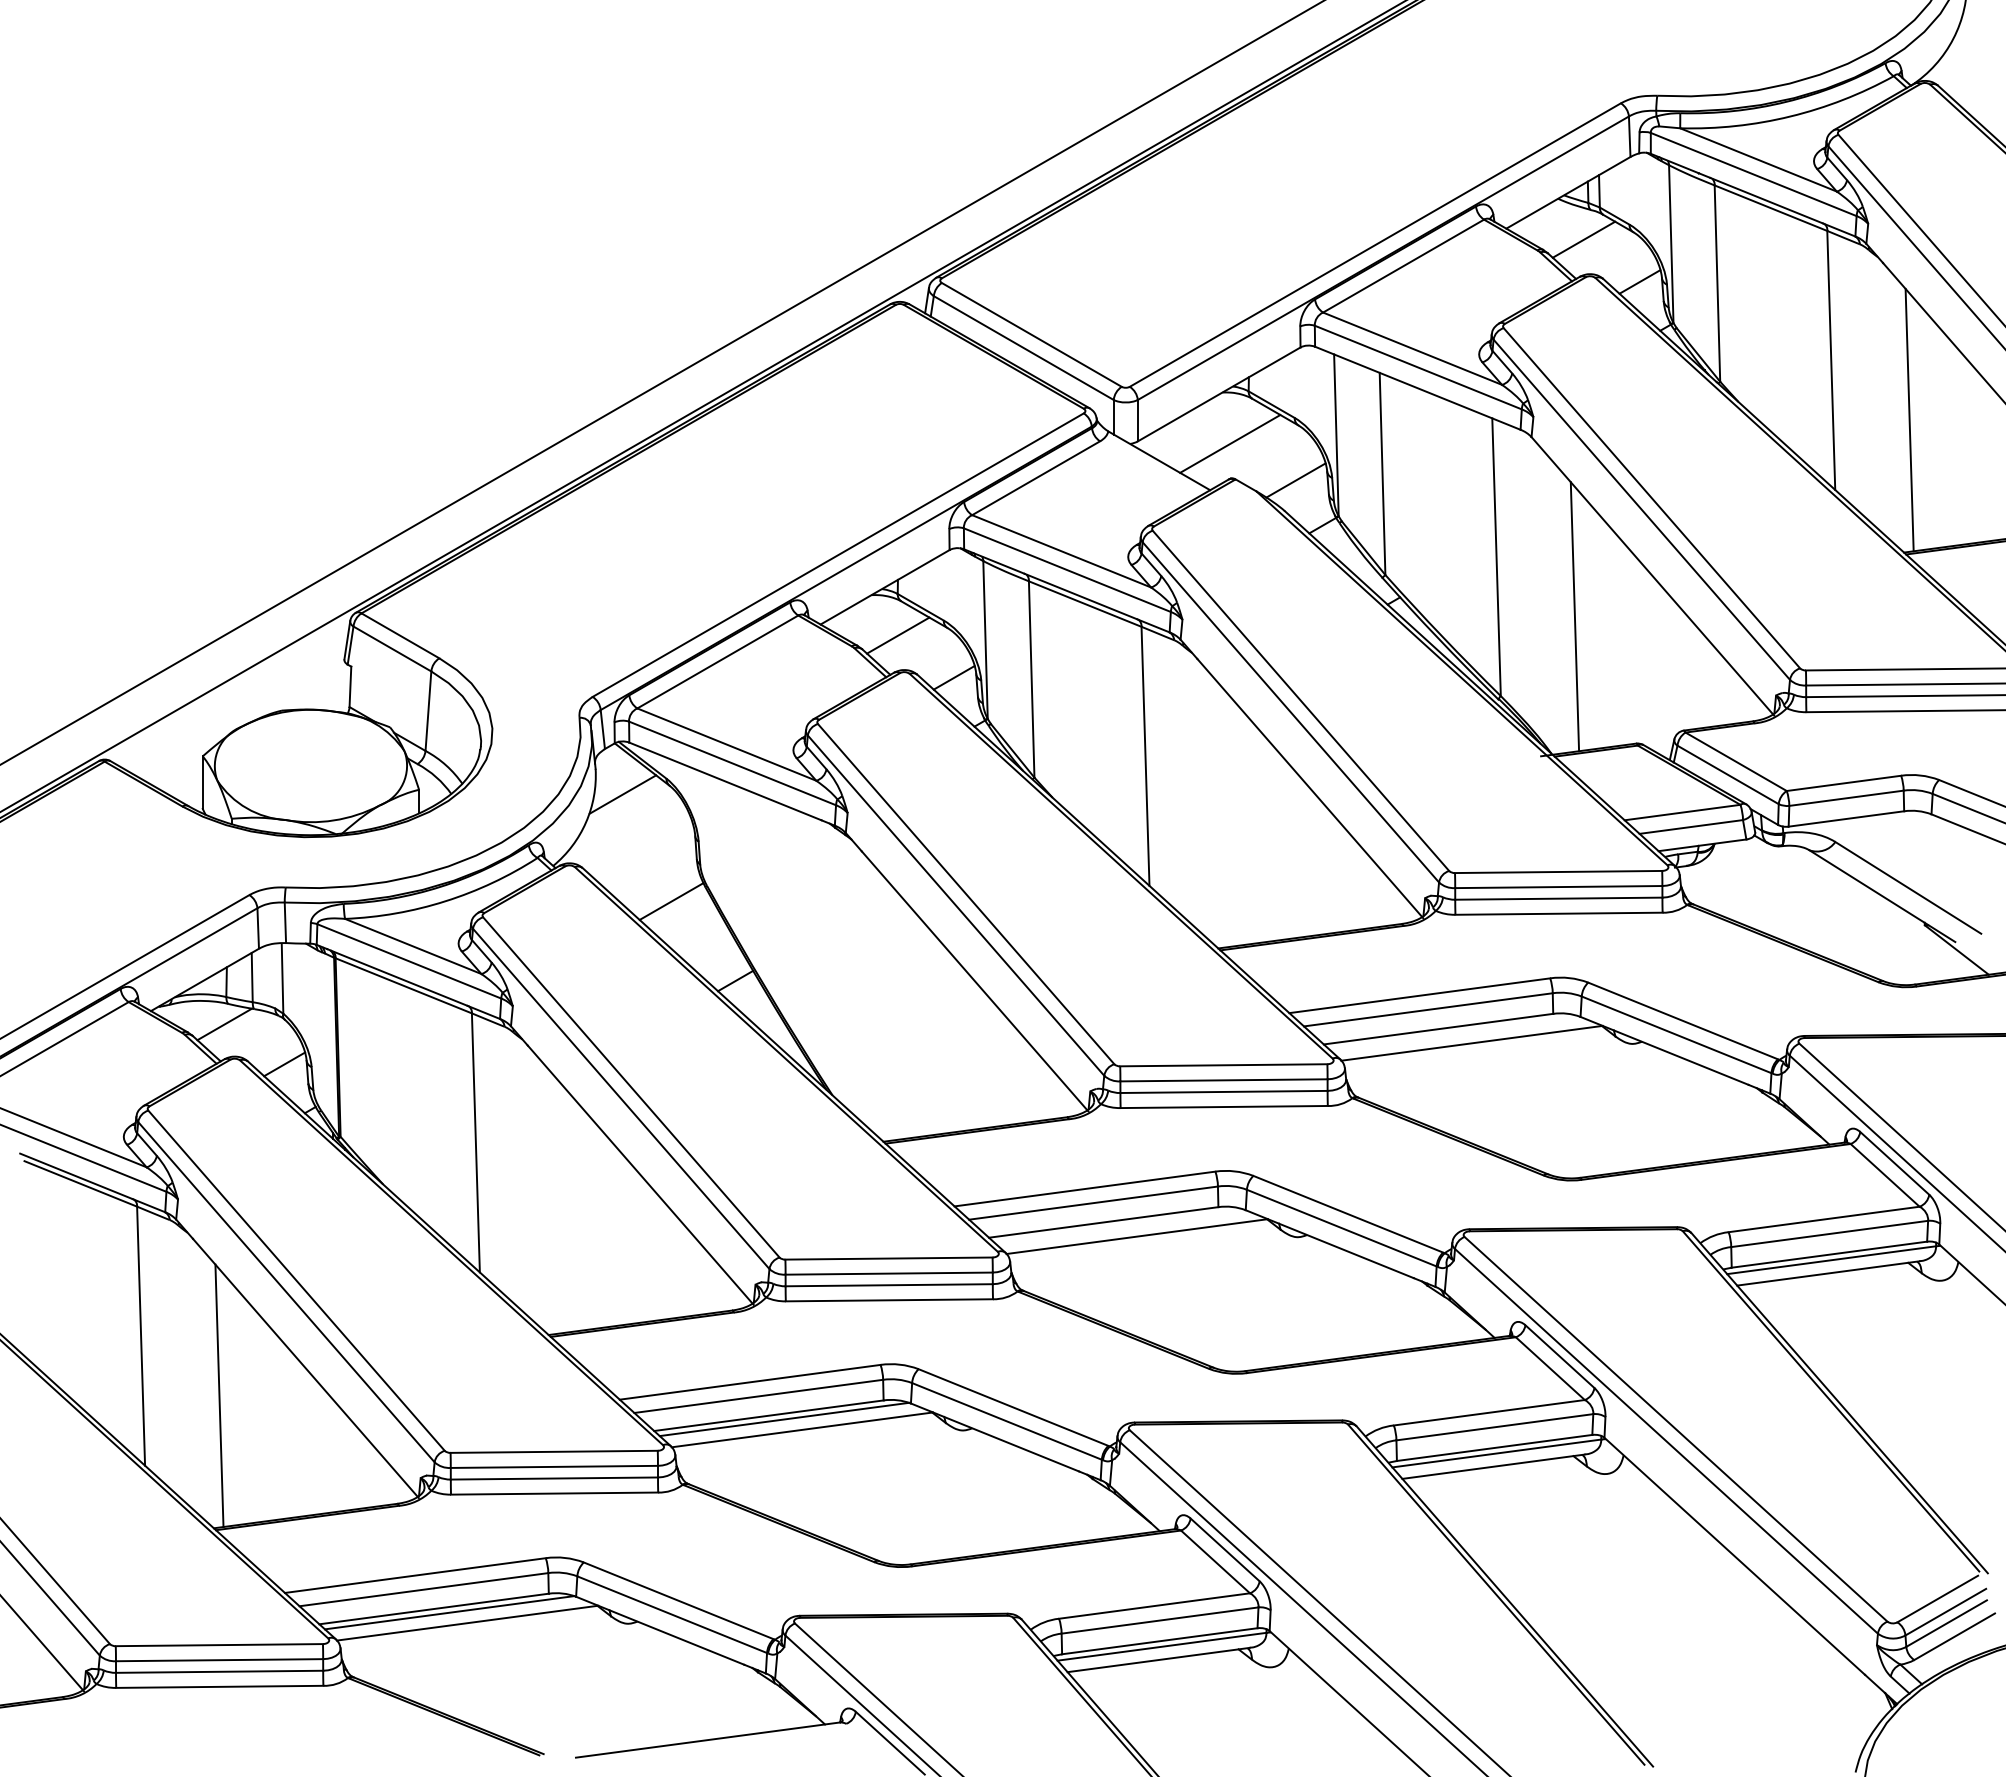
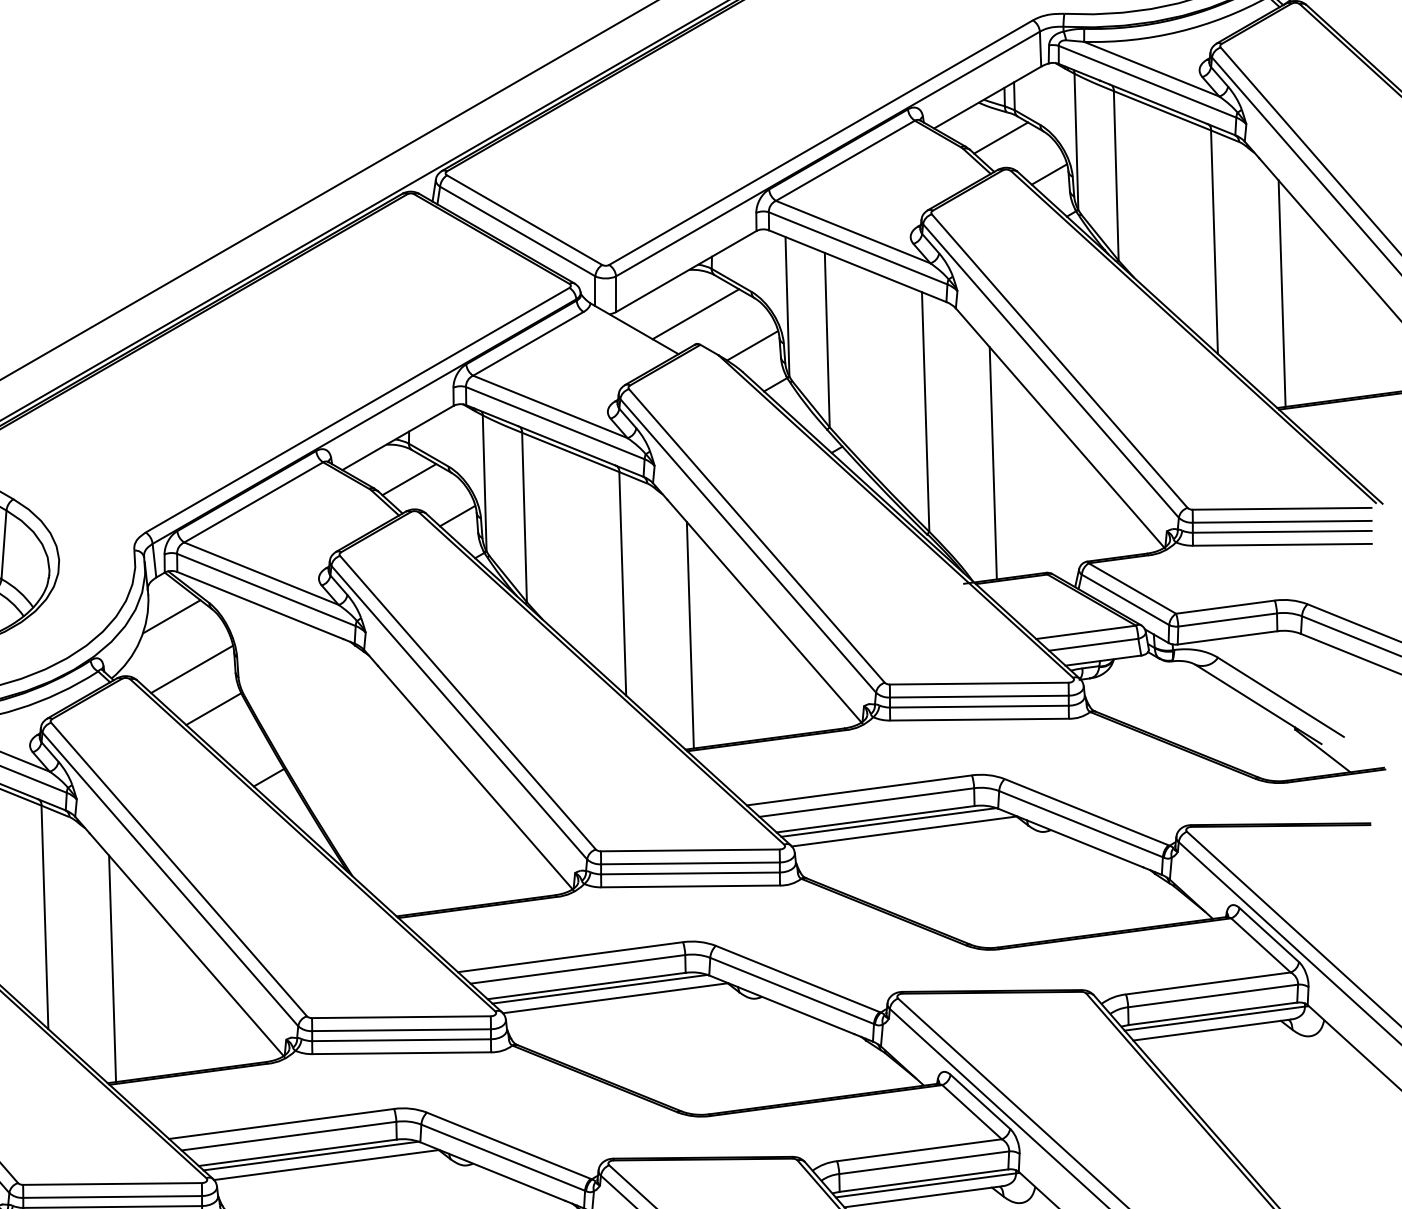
line: (1223, 815) -> (690, 634), added
line: (645, 855) -> (191, 669), added
line: (1453, 1032) -> (888, 822), added
line: (554, 1202) -> (112, 968), added
line: (1118, 1225) -> (599, 988), added

